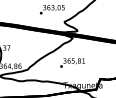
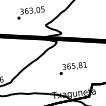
text: (72, 62) -> (72, 67), moved

